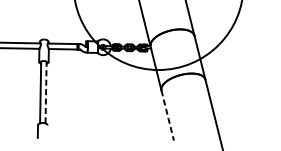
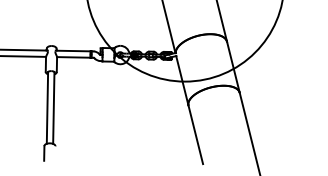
line: (45, 93) -> (53, 108), dashed -> solid
line: (167, 116) -> (195, 135), dashed -> solid

